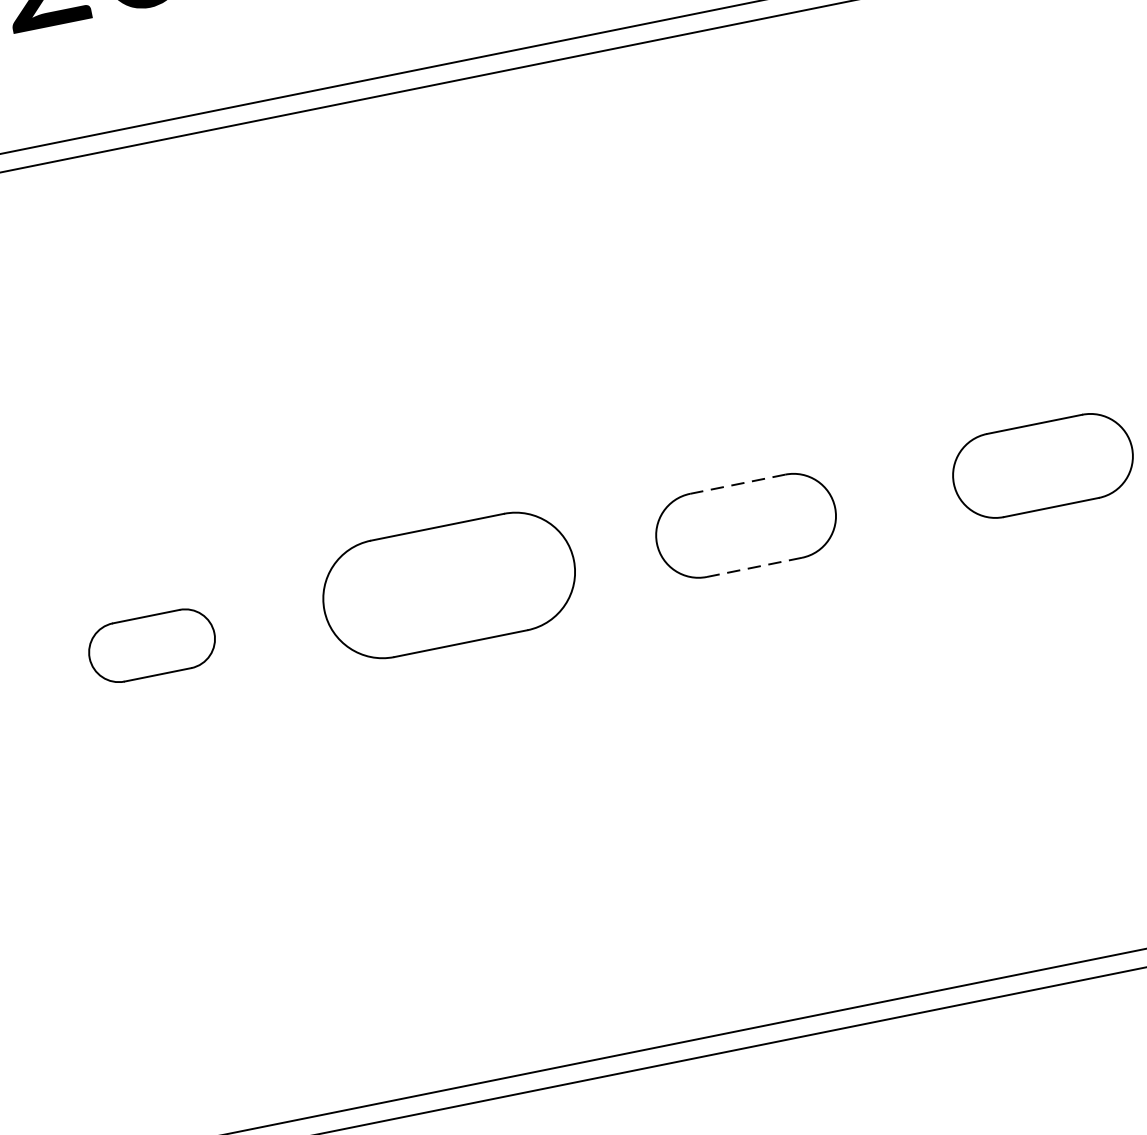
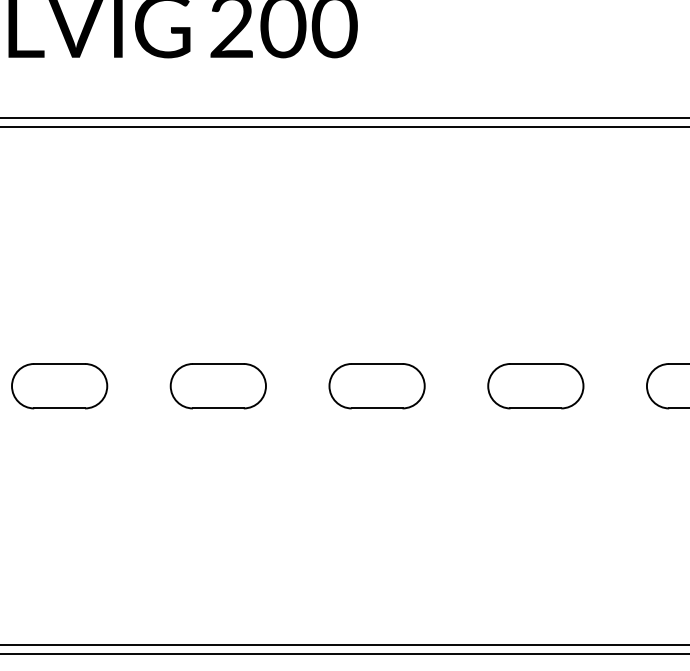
line: (738, 483) -> (536, 363), dashed -> solid
line: (753, 567) -> (535, 408), dashed -> solid
part: (448, 586) -> (376, 386), size x0.71
part: (150, 646) -> (217, 386), size x1.43

